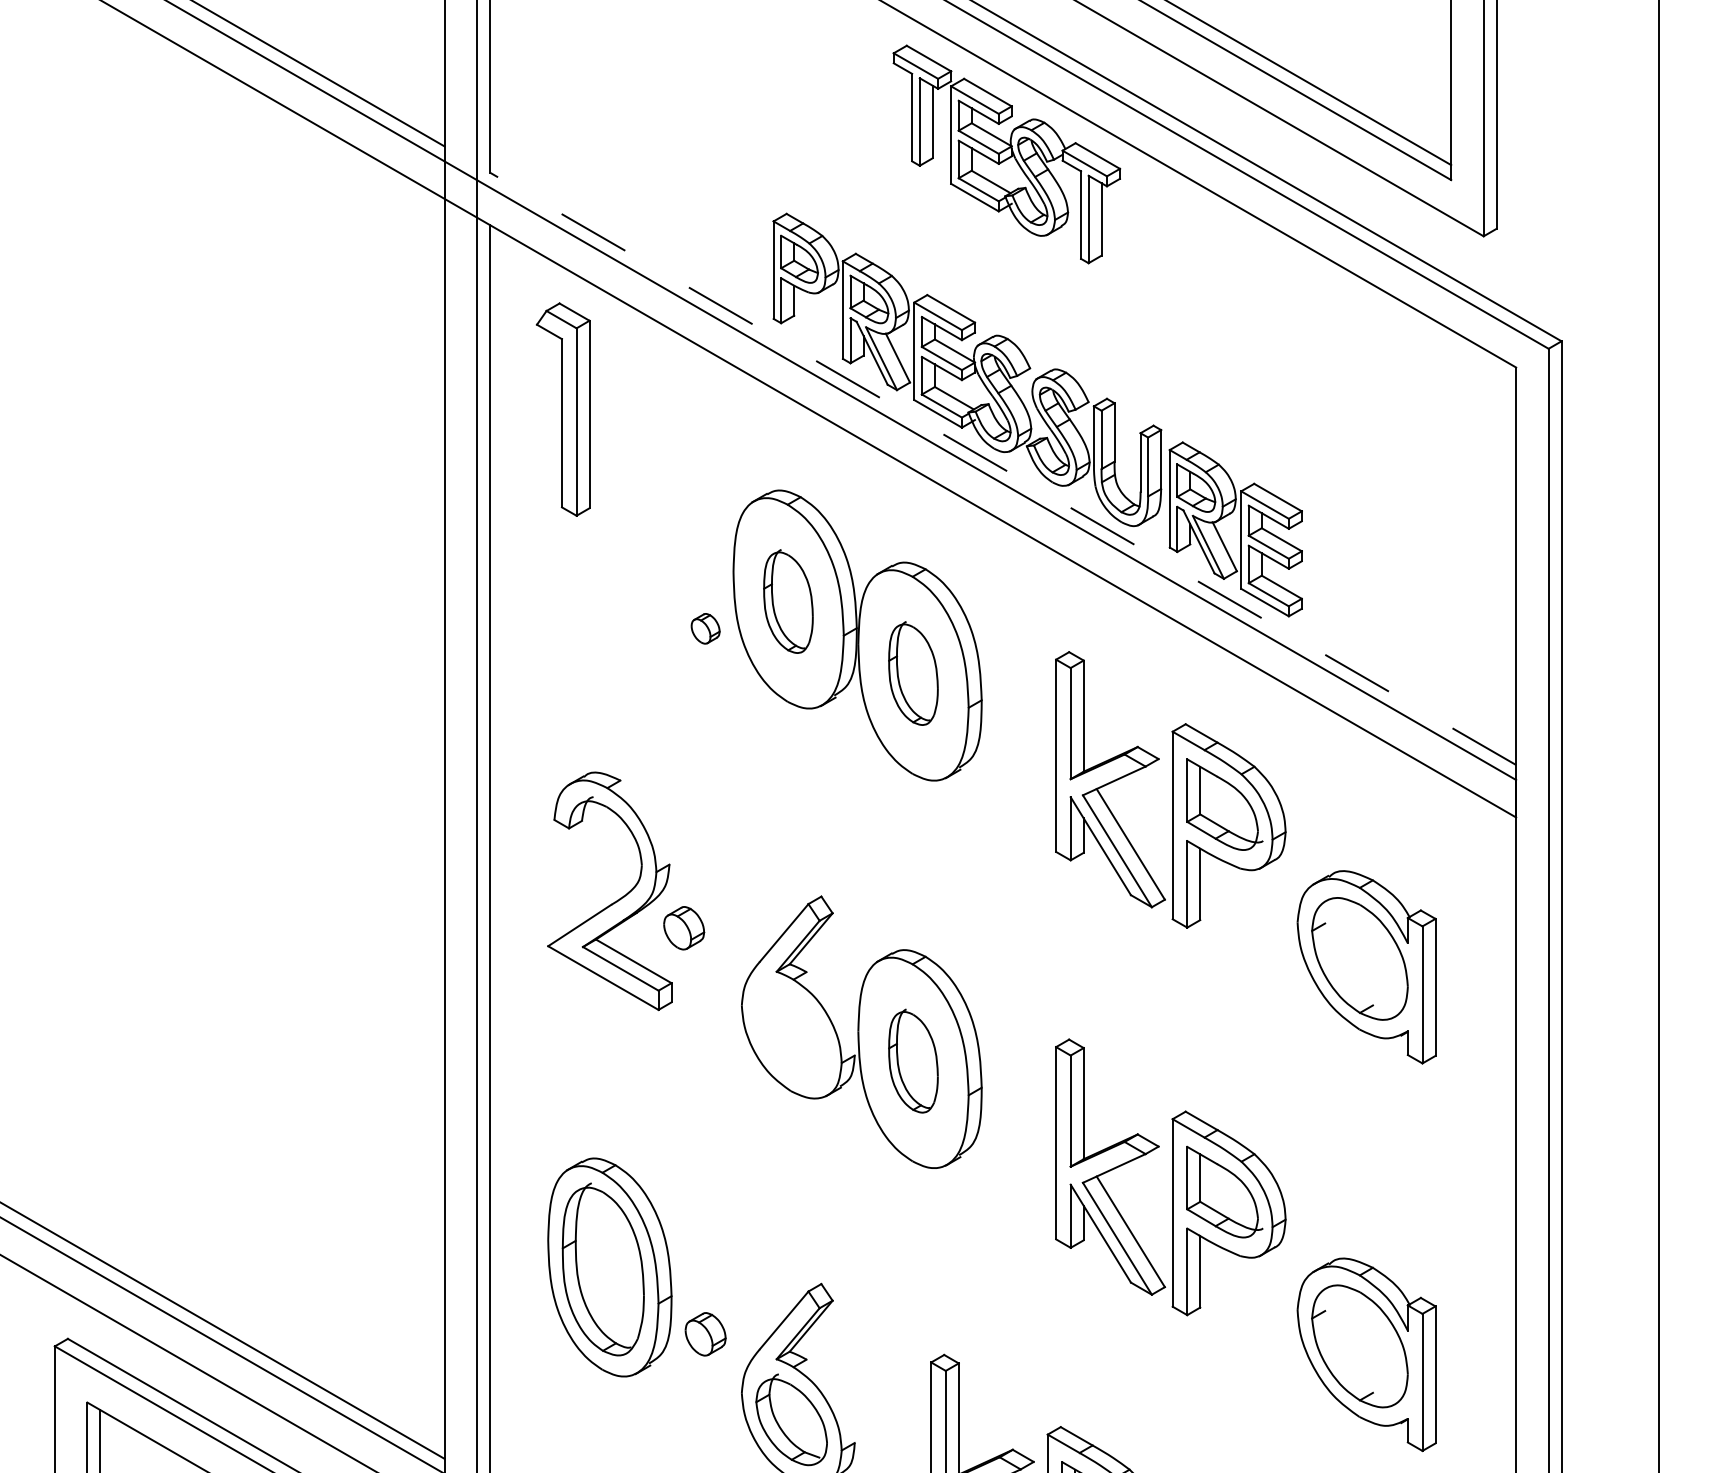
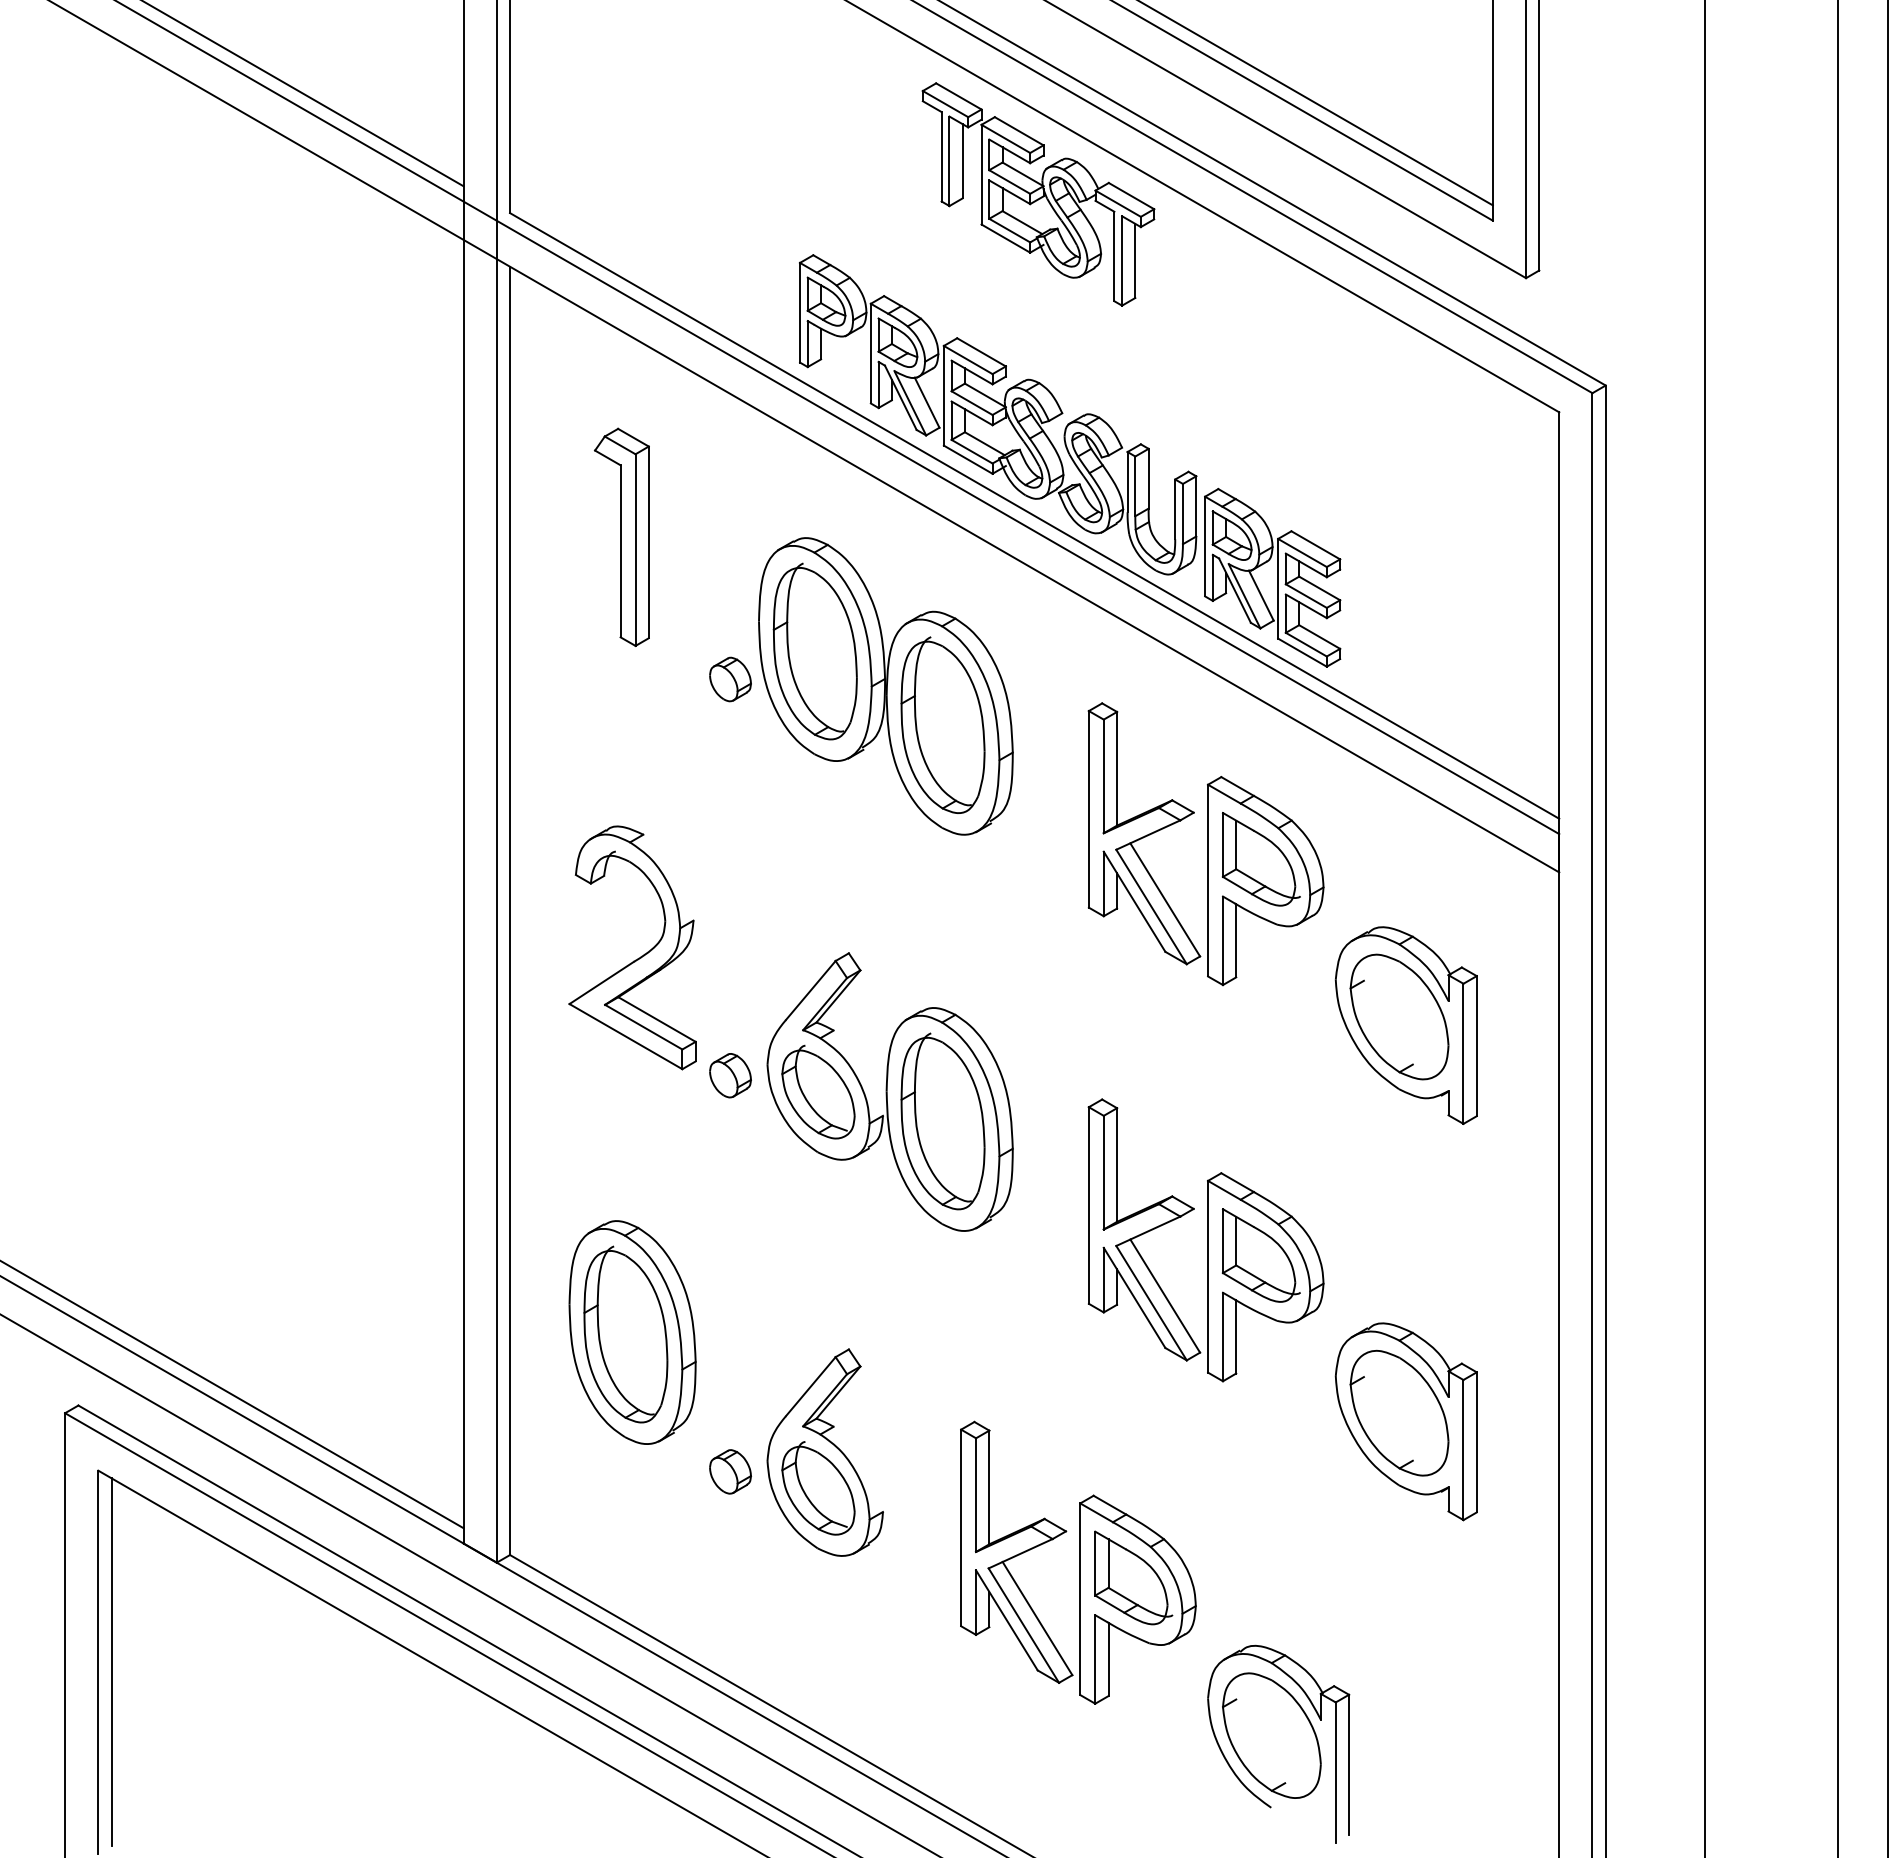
part: (562, 409) -> (621, 537), moved
line: (1002, 468) -> (1034, 515), dashed -> solid
part: (787, 601) -> (814, 651), size x1.67
part: (705, 628) -> (730, 679), size x1.43
part: (912, 672) -> (942, 724), size x1.67
part: (684, 928) -> (730, 1075), moved
part: (791, 1031) -> (818, 1091), added
part: (912, 1061) -> (942, 1121), size x1.67
part: (705, 1333) -> (730, 1471), moved

